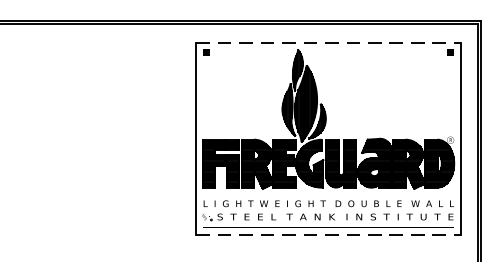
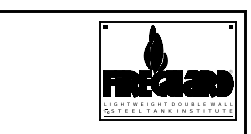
line: (328, 42) -> (168, 21), dashed -> solid
line: (328, 235) -> (168, 120), dashed -> solid

